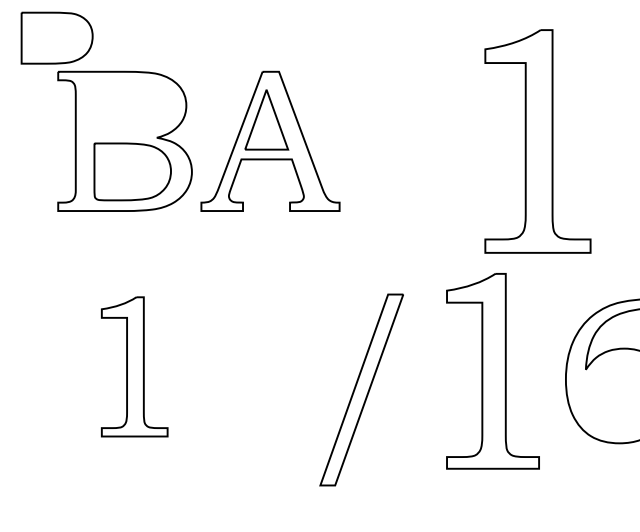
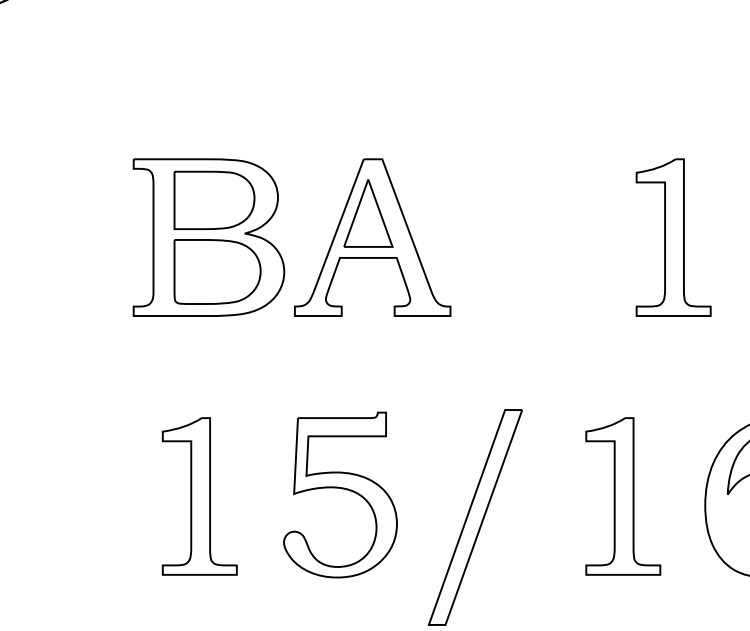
part: (57, 38) -> (214, 200), moved
part: (537, 141) -> (673, 237), size x0.62
part: (134, 366) -> (199, 496), moved
part: (241, 369) -> (340, 494), added
part: (493, 371) -> (623, 496), size x0.71

